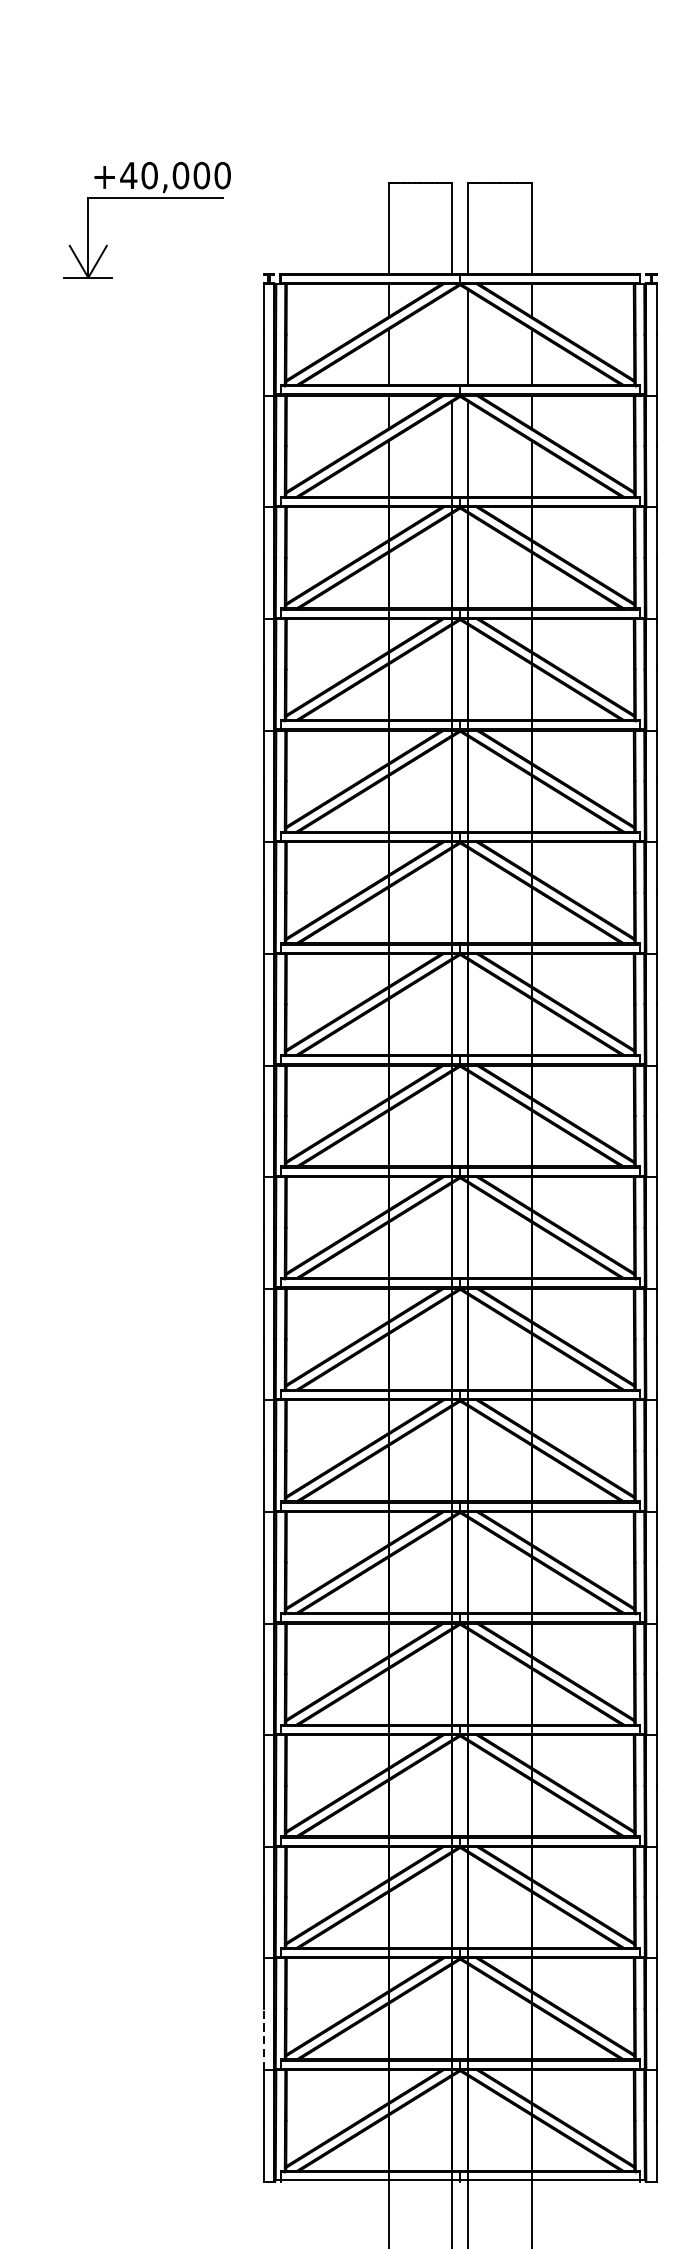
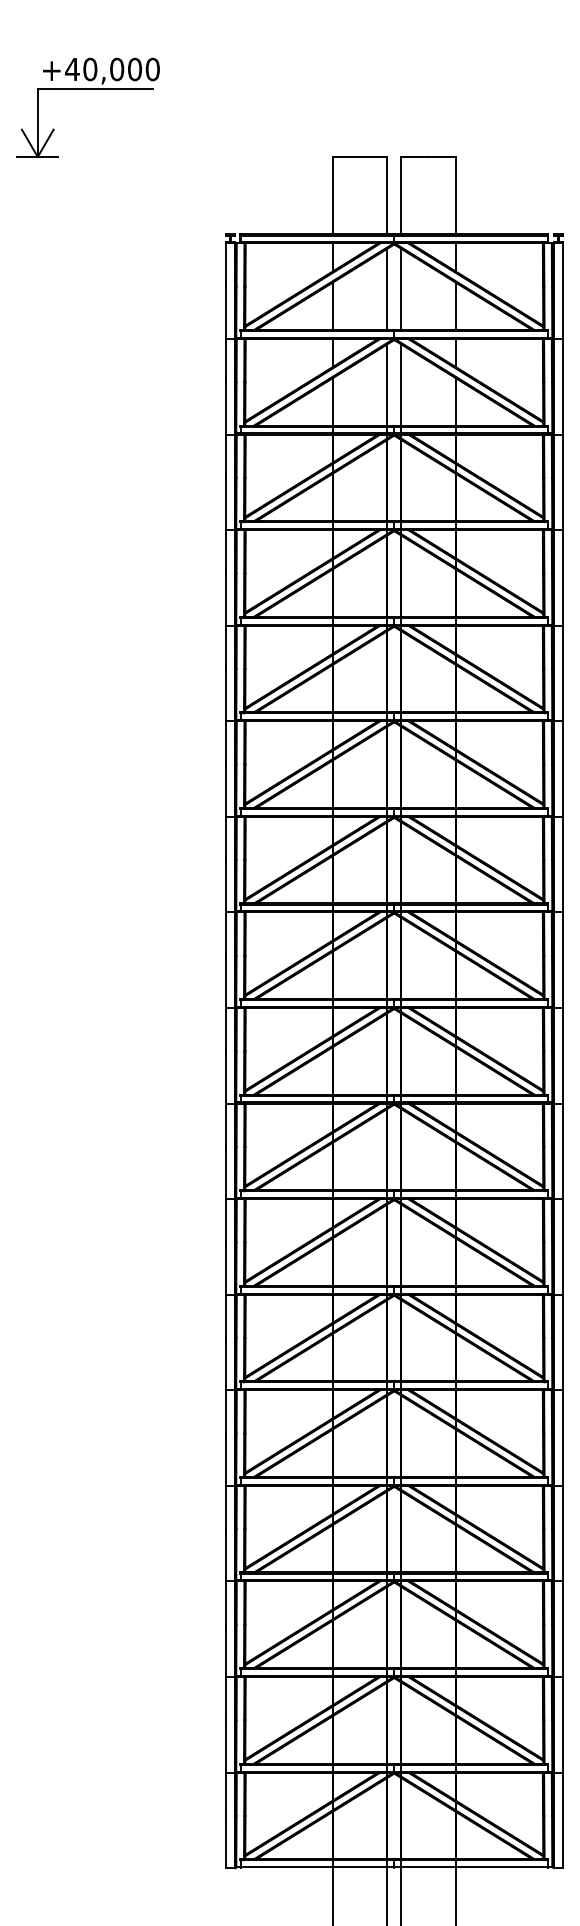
part: (146, 198) -> (87, 89), moved
line: (452, 336) -> (387, 288), added
line: (263, 2038) -> (225, 1745), dashed -> solid

